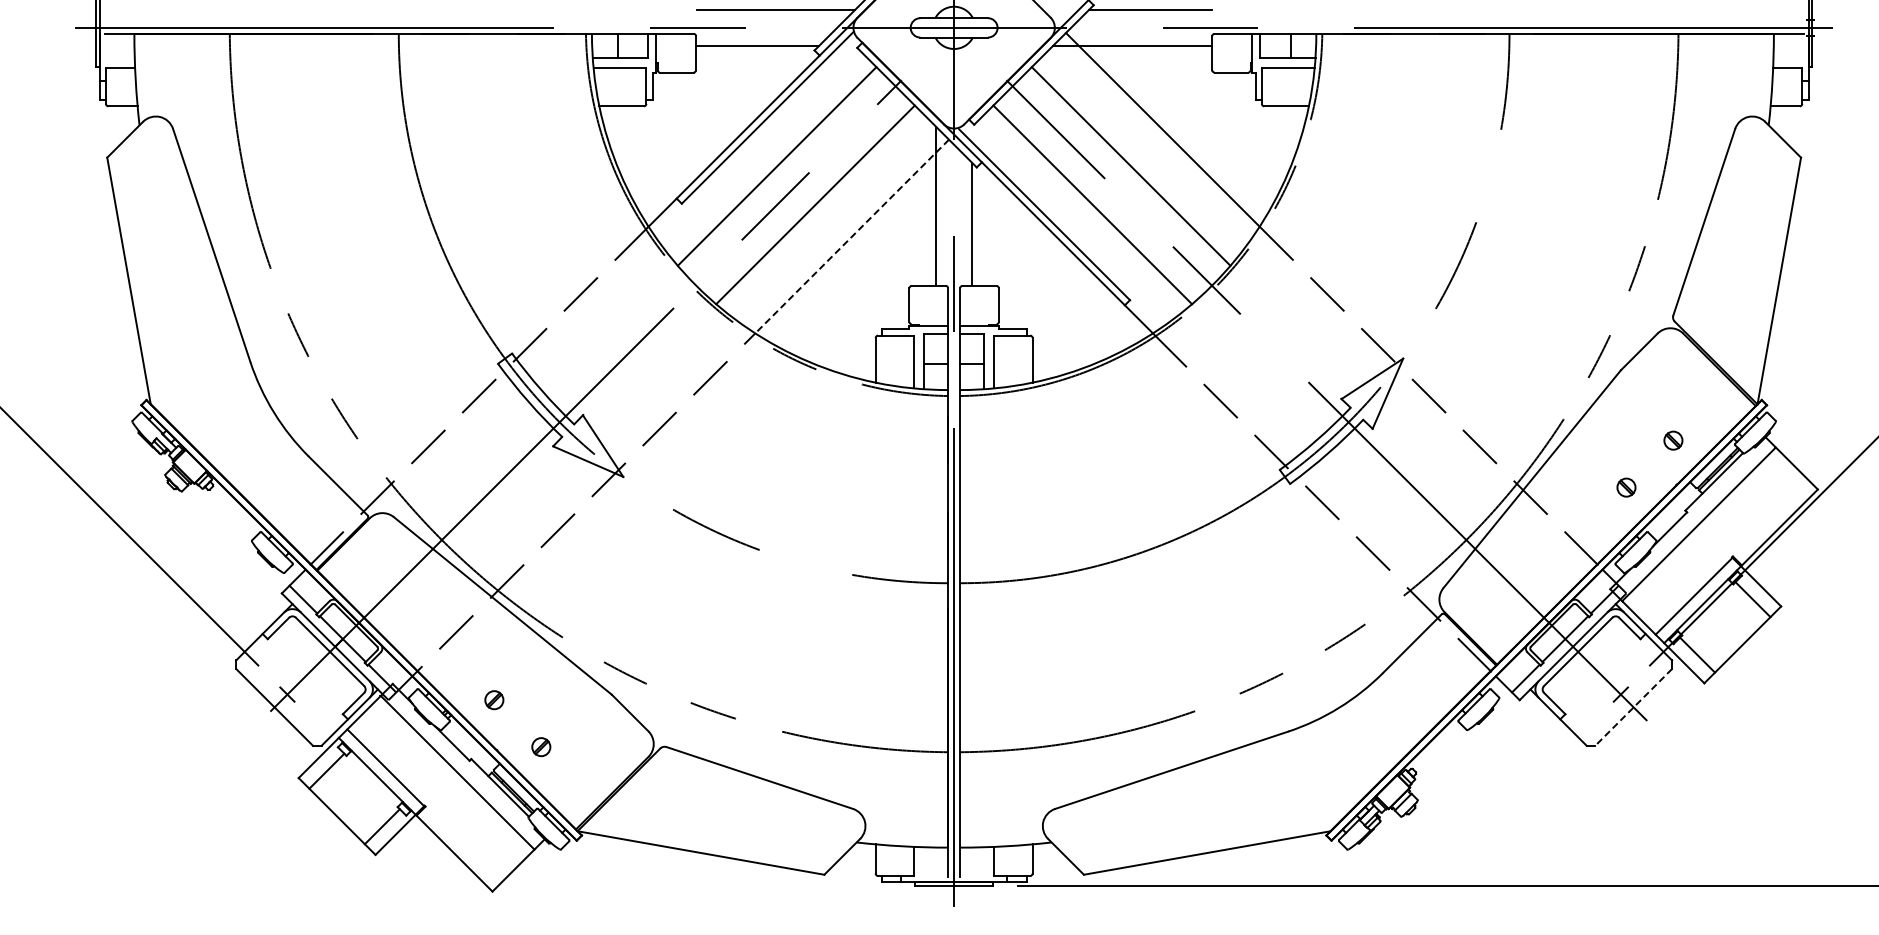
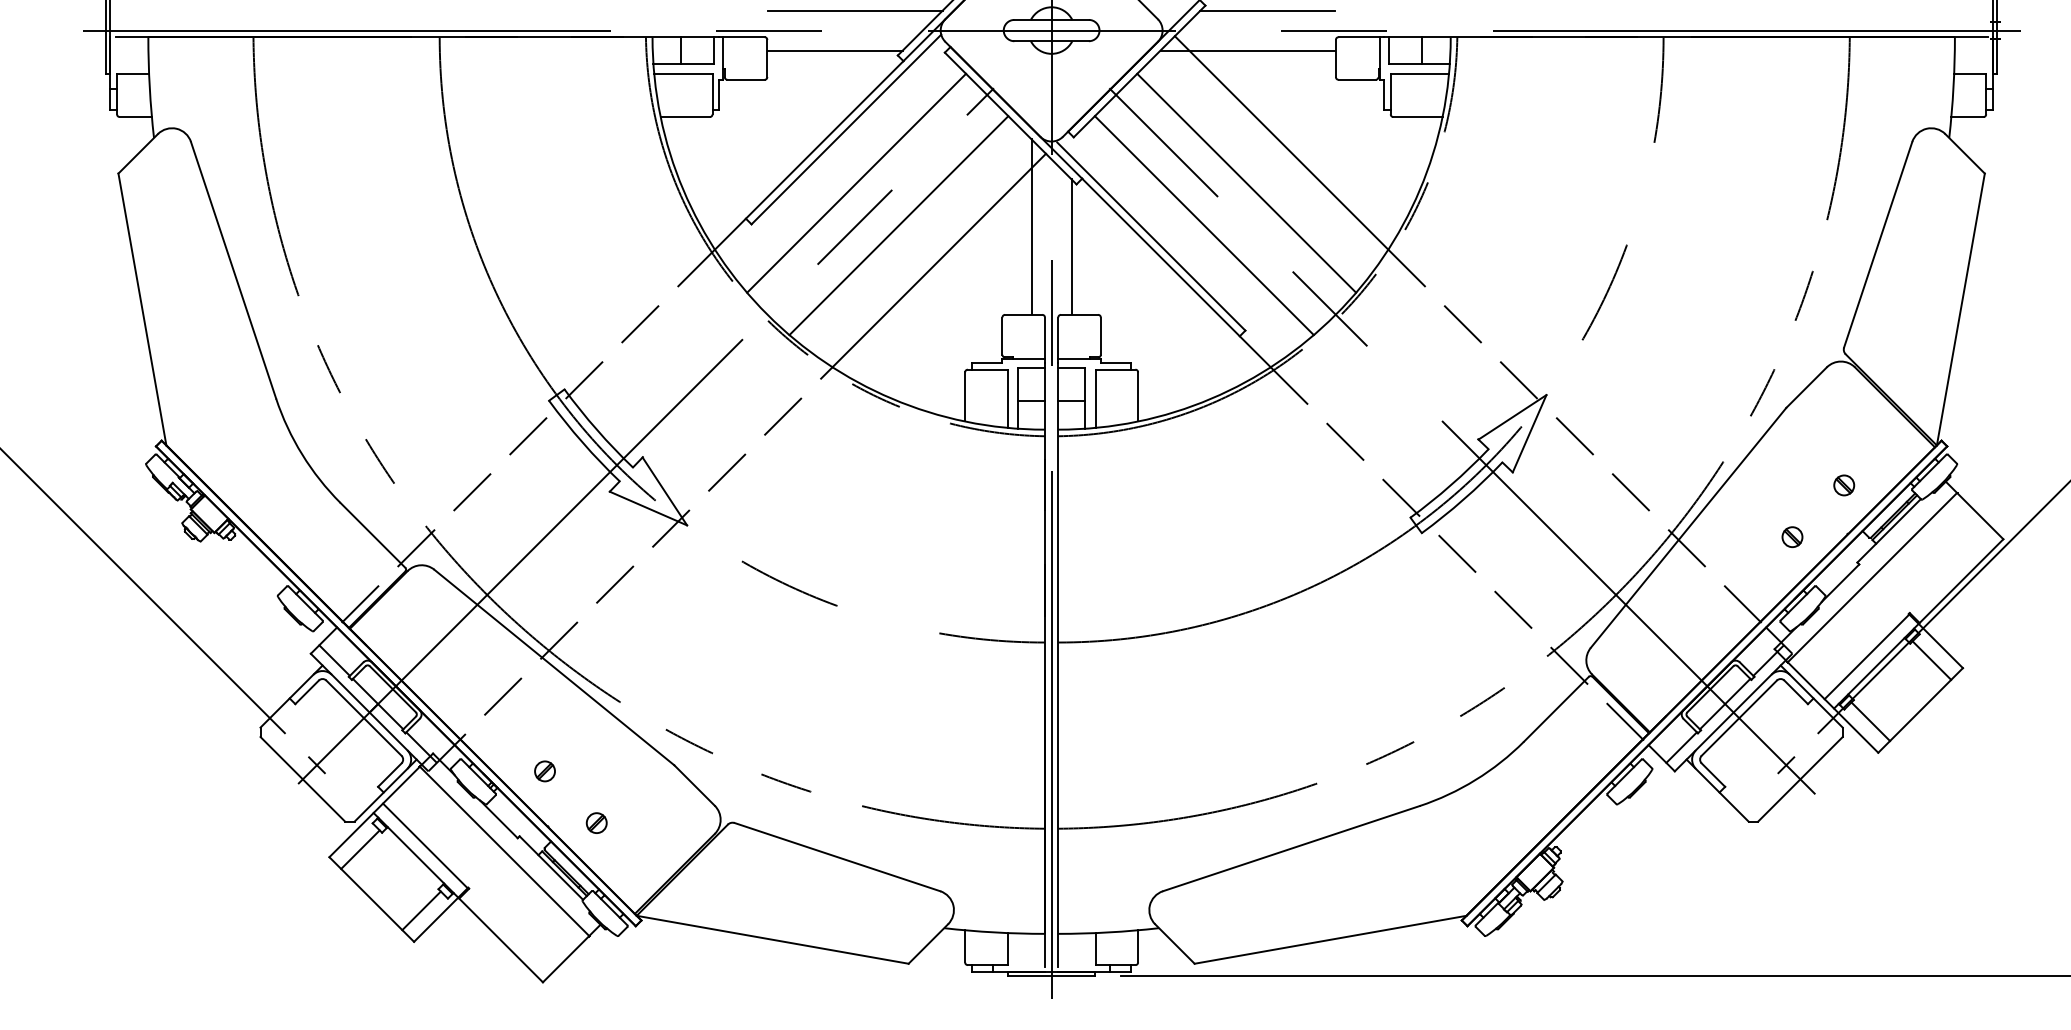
line: (852, 236) -> (939, 260), dashed -> solid
line: (1633, 707) -> (1800, 779), dashed -> solid

